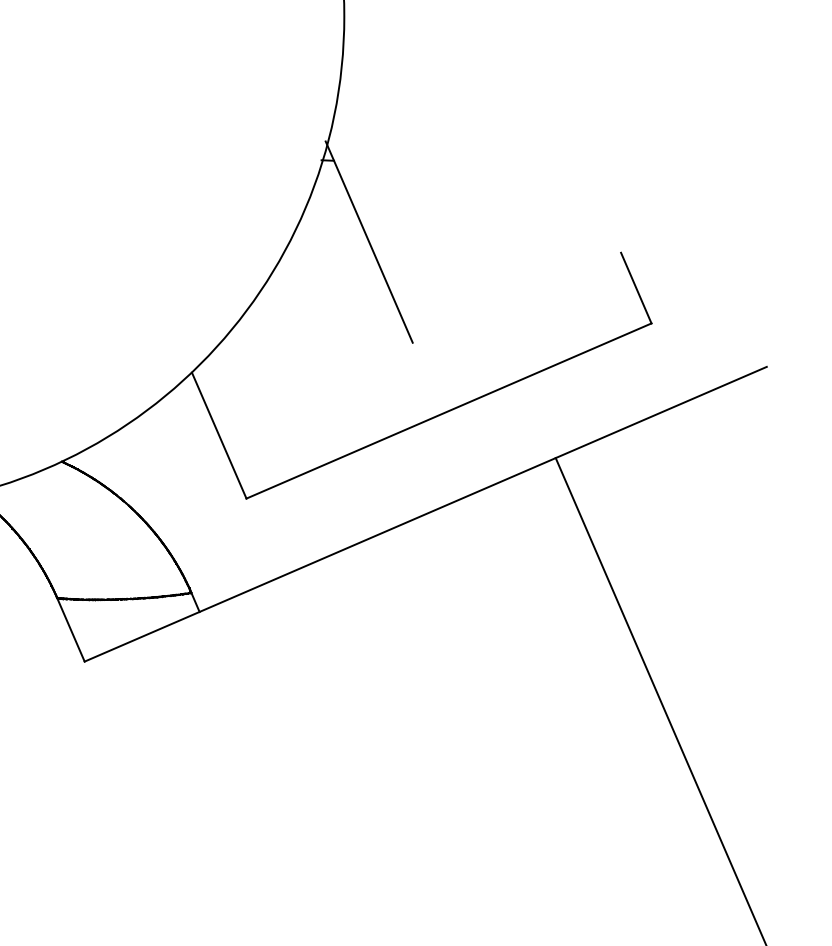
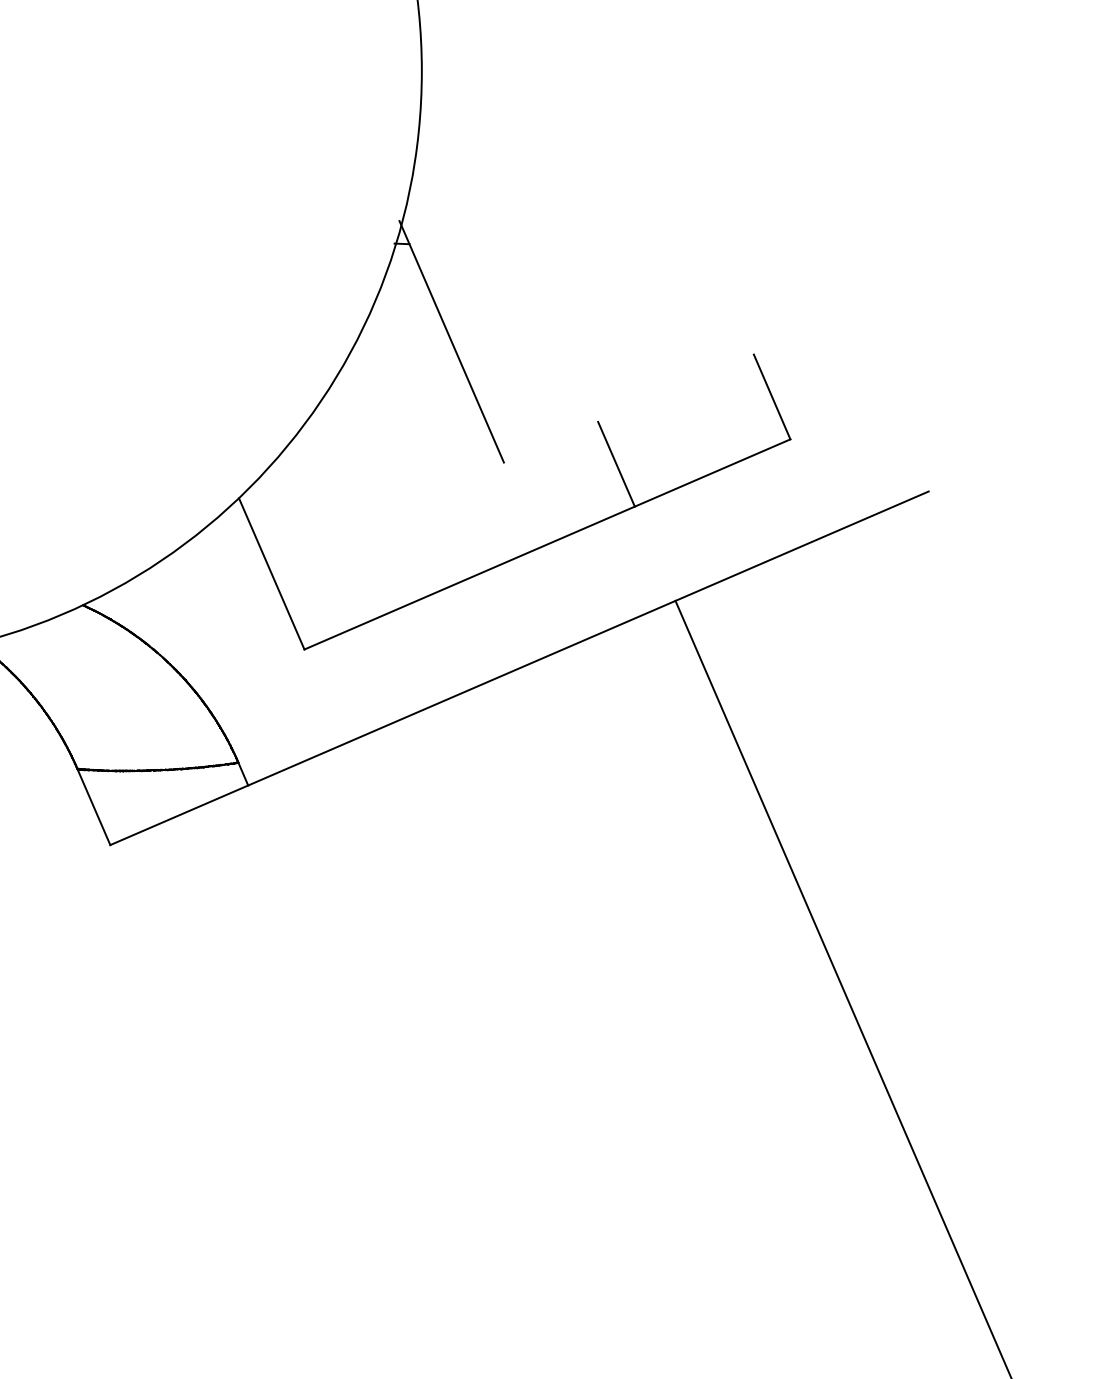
line: (506, 343) -> (616, 463), added

